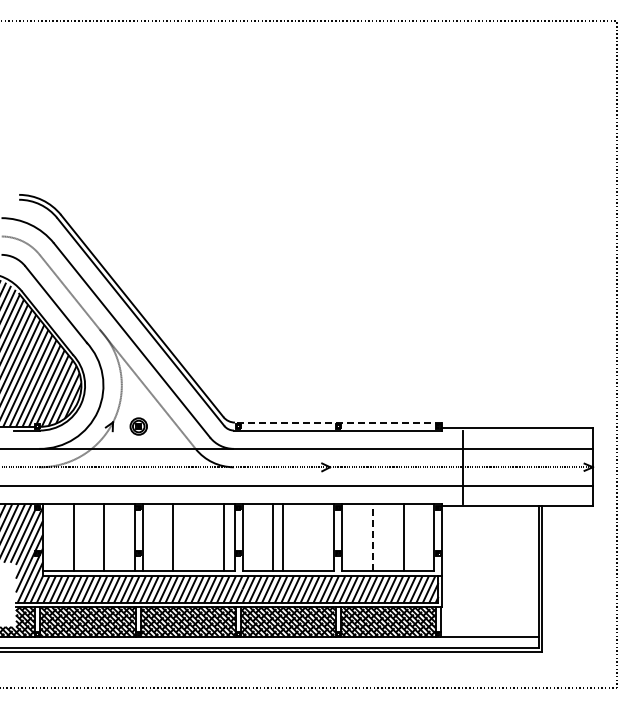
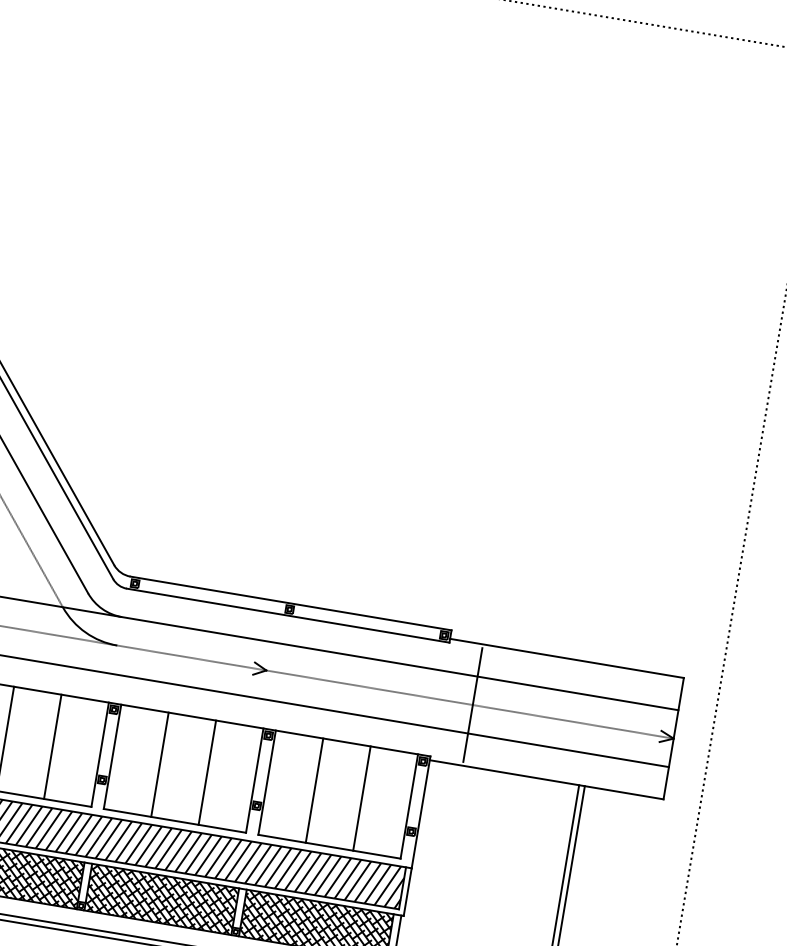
line: (338, 422) -> (290, 603), dashed -> solid
line: (224, 537) -> (53, 746), moved
line: (282, 537) -> (206, 772), moved
line: (372, 537) -> (313, 790), dashed -> solid

